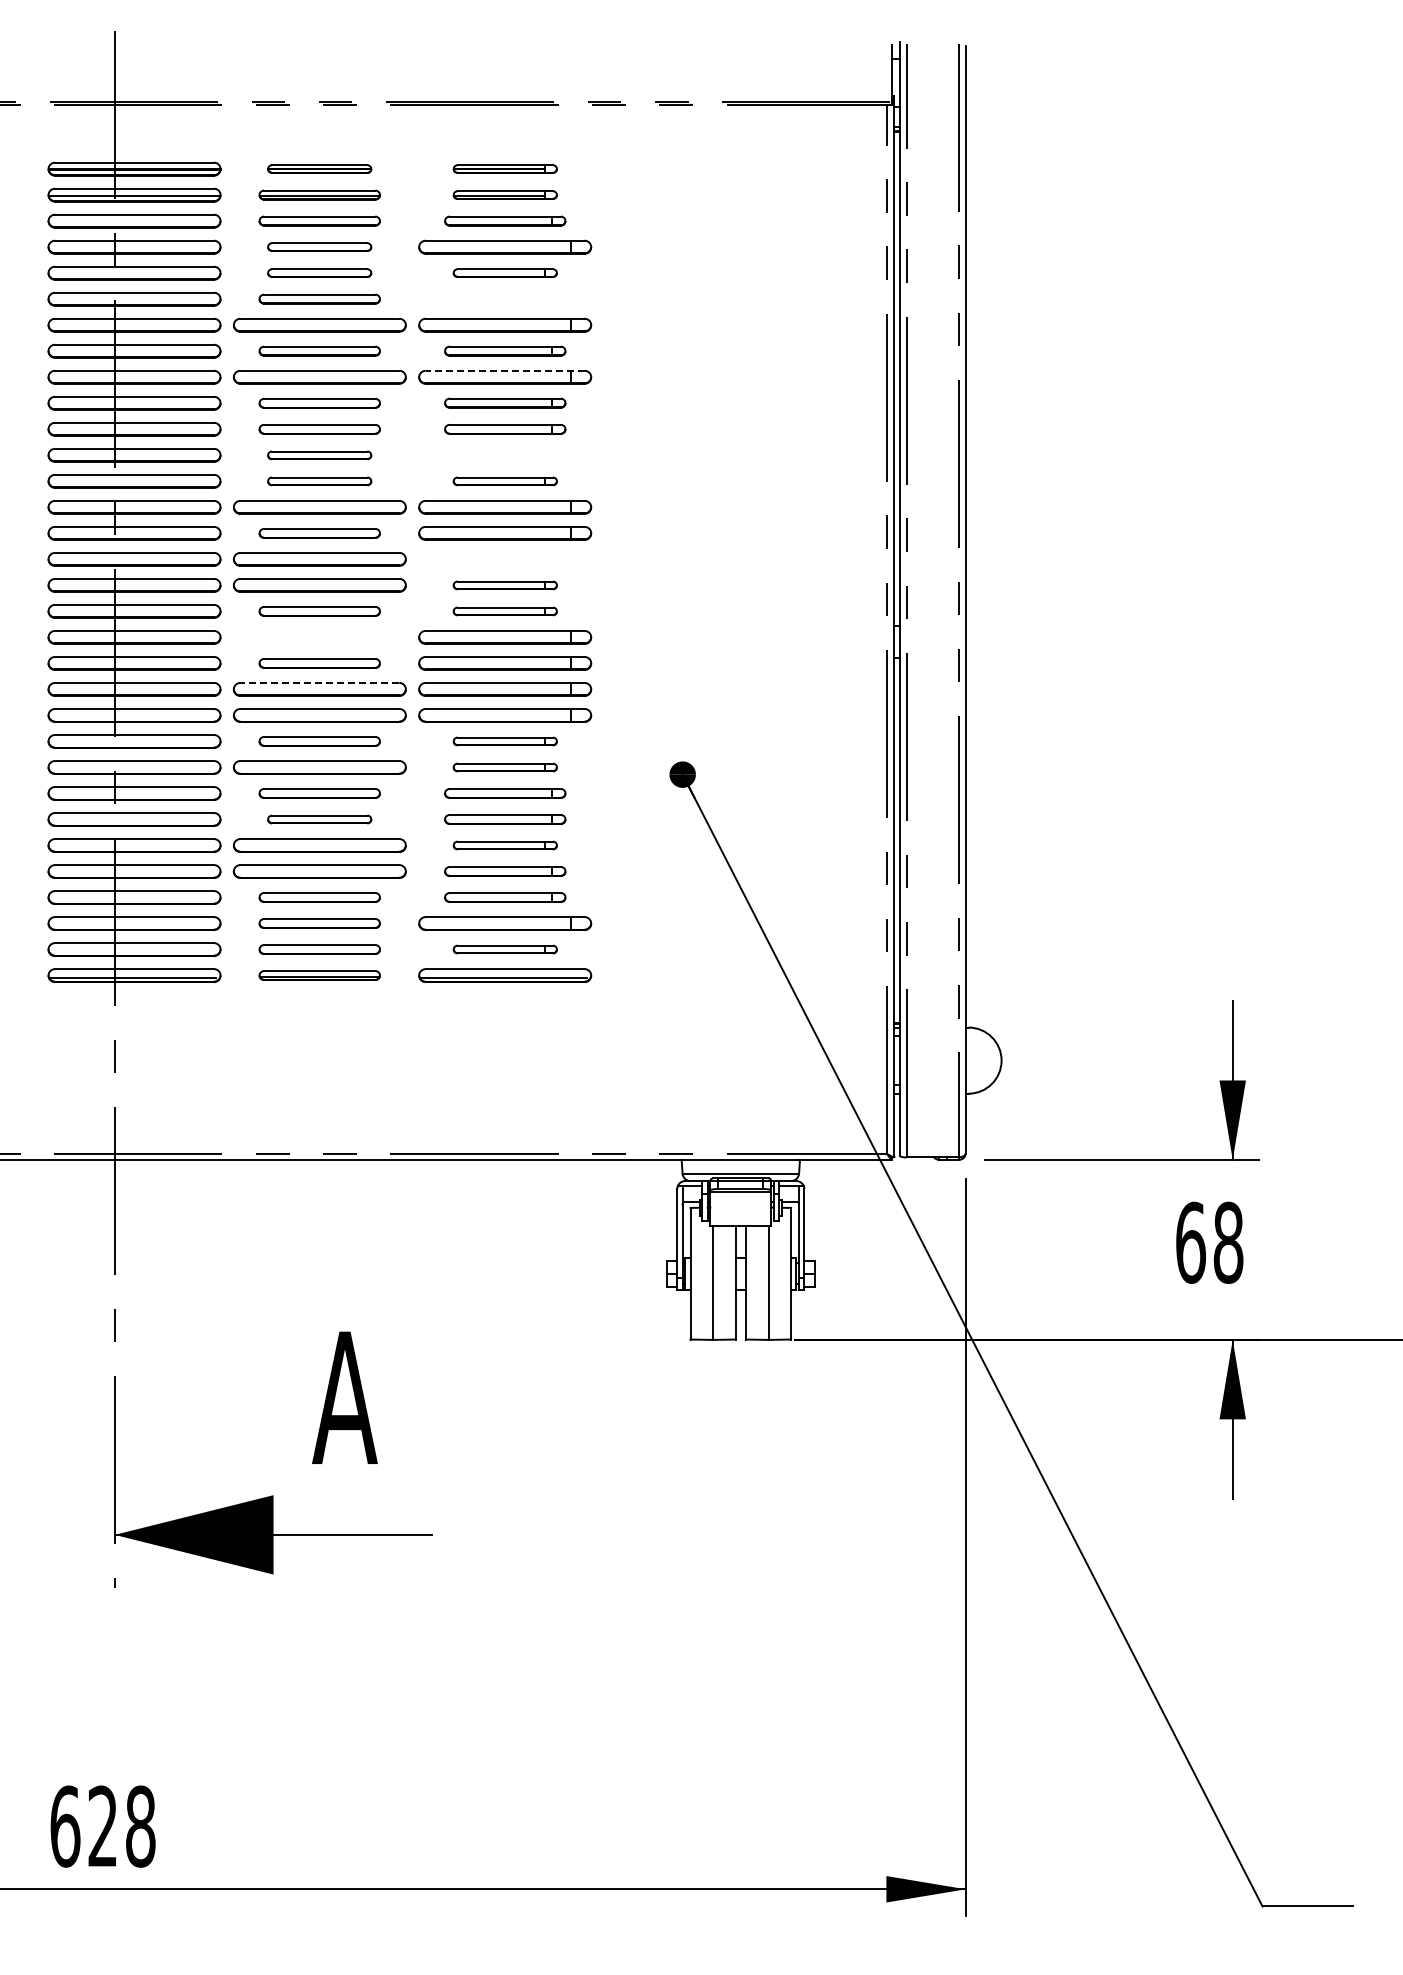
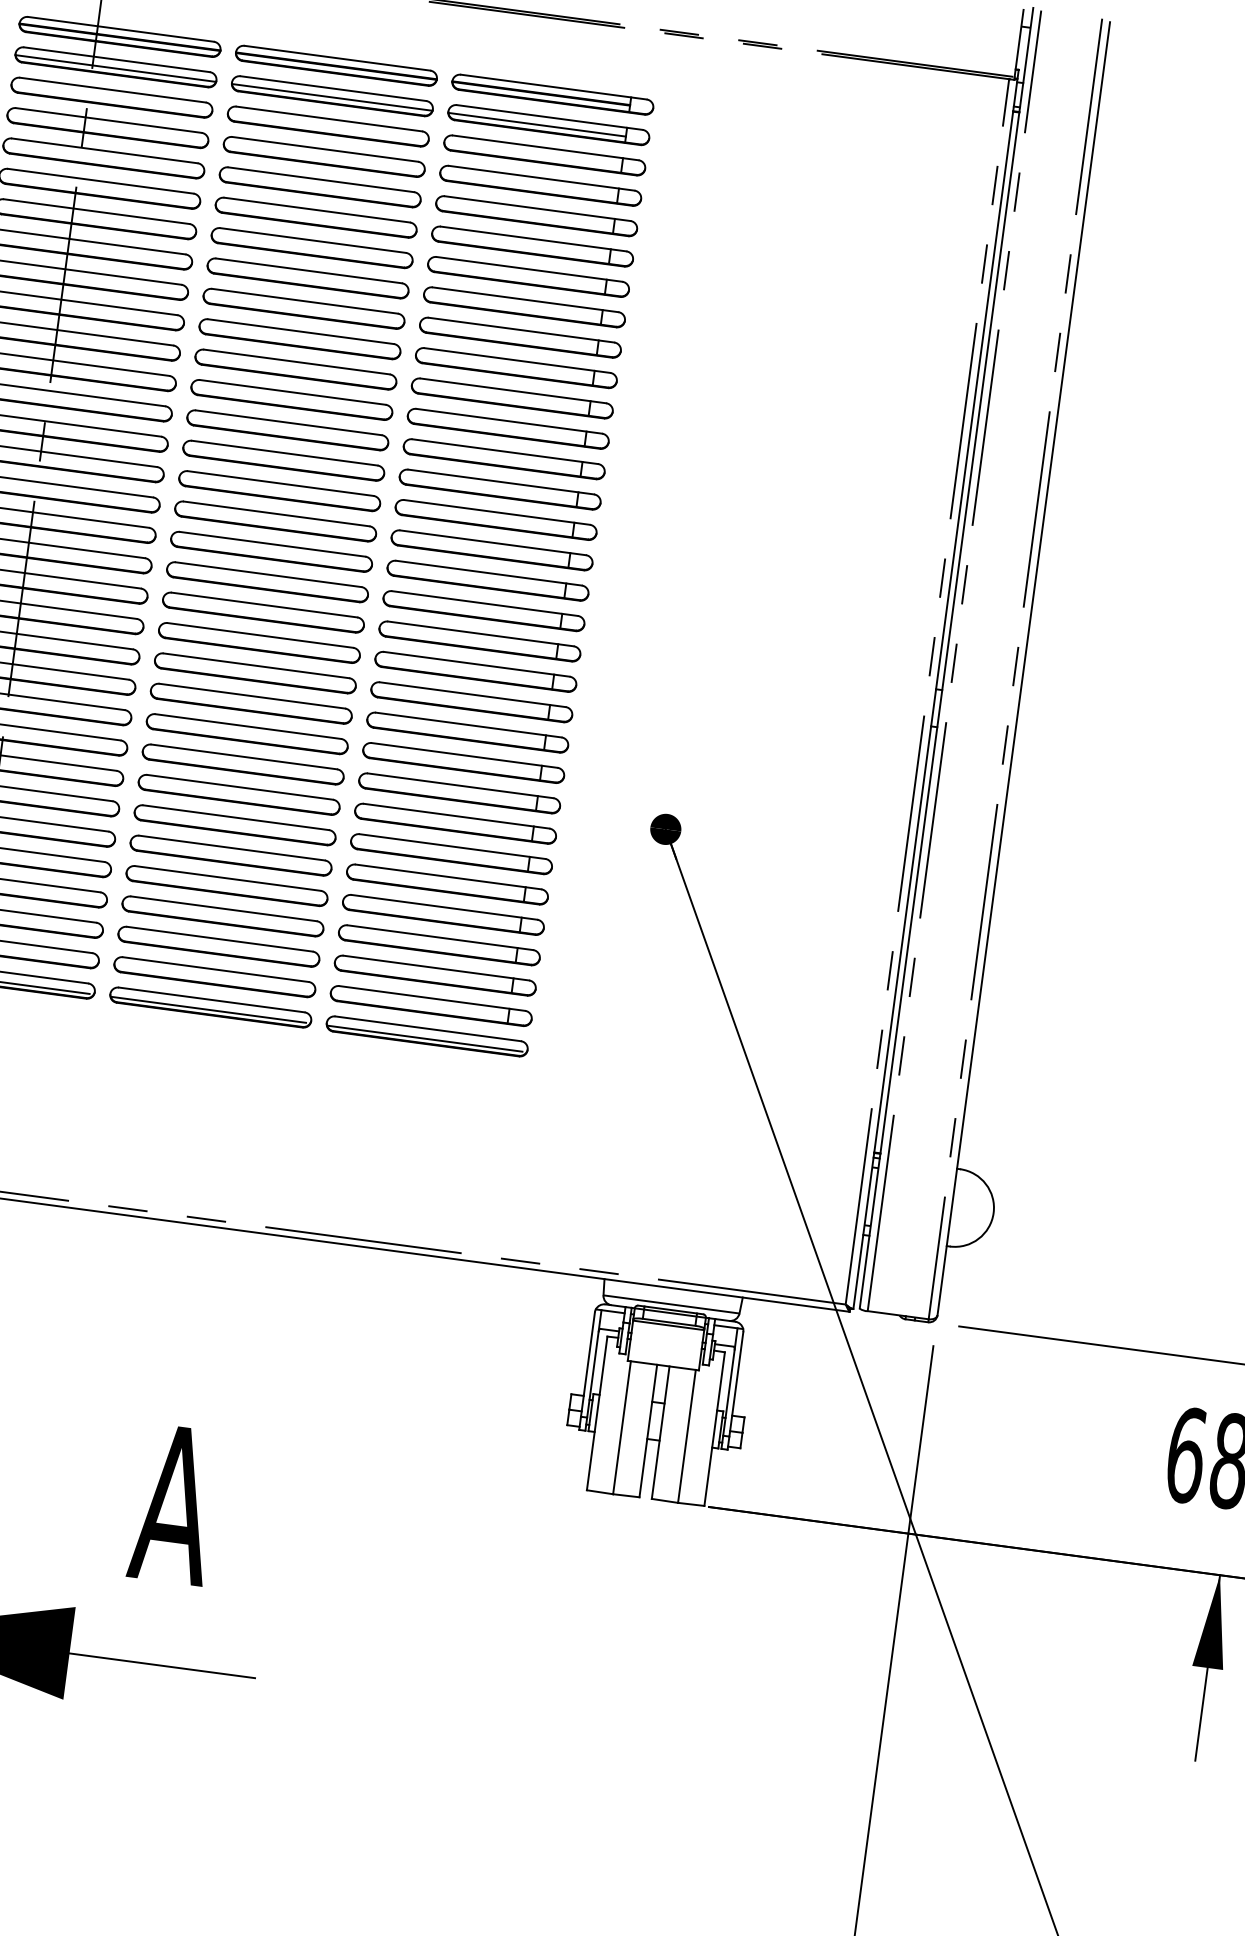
part: (319, 168) -> (336, 64), size x1.67
part: (505, 168) -> (553, 93), size x1.67
part: (319, 194) -> (332, 95), size x1.43
part: (505, 194) -> (549, 124), size x1.67
part: (319, 220) -> (328, 125), size x1.43
part: (505, 220) -> (545, 154), size x1.43
part: (319, 246) -> (323, 156), size x1.67
part: (319, 272) -> (319, 186), size x1.67
part: (505, 272) -> (537, 215), size x1.67
part: (319, 298) -> (315, 216), size x1.43
part: (505, 298) -> (533, 245), added
part: (319, 350) -> (307, 277), size x1.43
part: (505, 350) -> (524, 306), size x1.43
line: (504, 370) -> (520, 329), dashed -> solid
part: (505, 402) -> (516, 367), size x1.43
part: (319, 403) -> (299, 339), size x1.43
part: (319, 429) -> (295, 369), size x1.43
part: (505, 429) -> (512, 398), size x1.43
part: (319, 455) -> (291, 400), size x1.67
part: (505, 455) -> (508, 429), added
part: (319, 481) -> (287, 430), size x1.67
part: (505, 481) -> (504, 459), size x1.67
part: (319, 533) -> (279, 491), size x1.43
part: (505, 559) -> (492, 550), added
part: (505, 585) -> (488, 580), size x1.67
part: (319, 611) -> (267, 582), size x1.43
part: (505, 611) -> (484, 611), size x1.67
part: (319, 637) -> (263, 612), added
part: (319, 663) -> (259, 643), size x1.43
line: (319, 682) -> (256, 665), dashed -> solid
part: (319, 741) -> (246, 734), size x1.43
part: (505, 741) -> (464, 763), size x1.67
part: (505, 767) -> (460, 793), size x1.67
part: (319, 793) -> (238, 794), size x1.43
part: (505, 793) -> (455, 823), size x1.43
part: (319, 819) -> (234, 825), size x1.67
part: (505, 819) -> (451, 854), size x1.43
part: (505, 845) -> (447, 884), size x1.67
part: (505, 871) -> (443, 914), size x1.43
part: (319, 897) -> (222, 916), size x1.43
part: (505, 897) -> (439, 945), size x1.43
part: (319, 923) -> (218, 946), size x1.43
part: (319, 949) -> (214, 976), size x1.43
part: (505, 949) -> (431, 1005), size x1.67
part: (319, 975) -> (210, 1007), size x1.43

